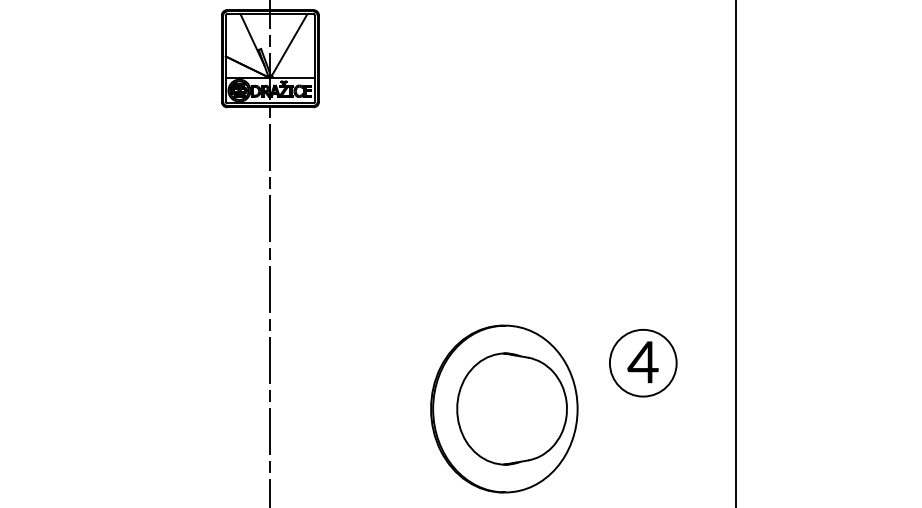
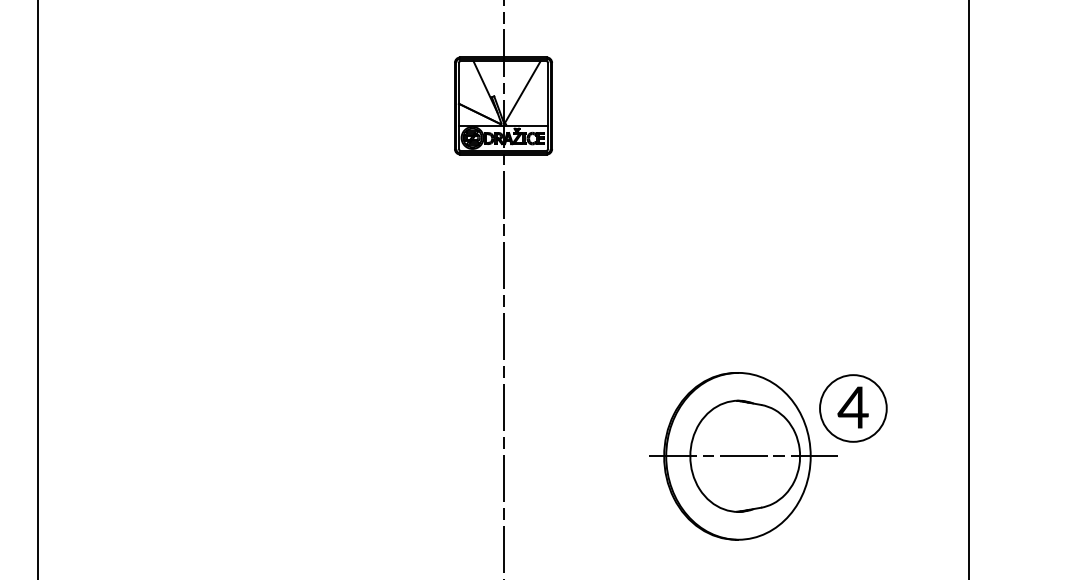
part: (643, 363) -> (853, 408), moved
line: (508, 409) -> (741, 456), added

